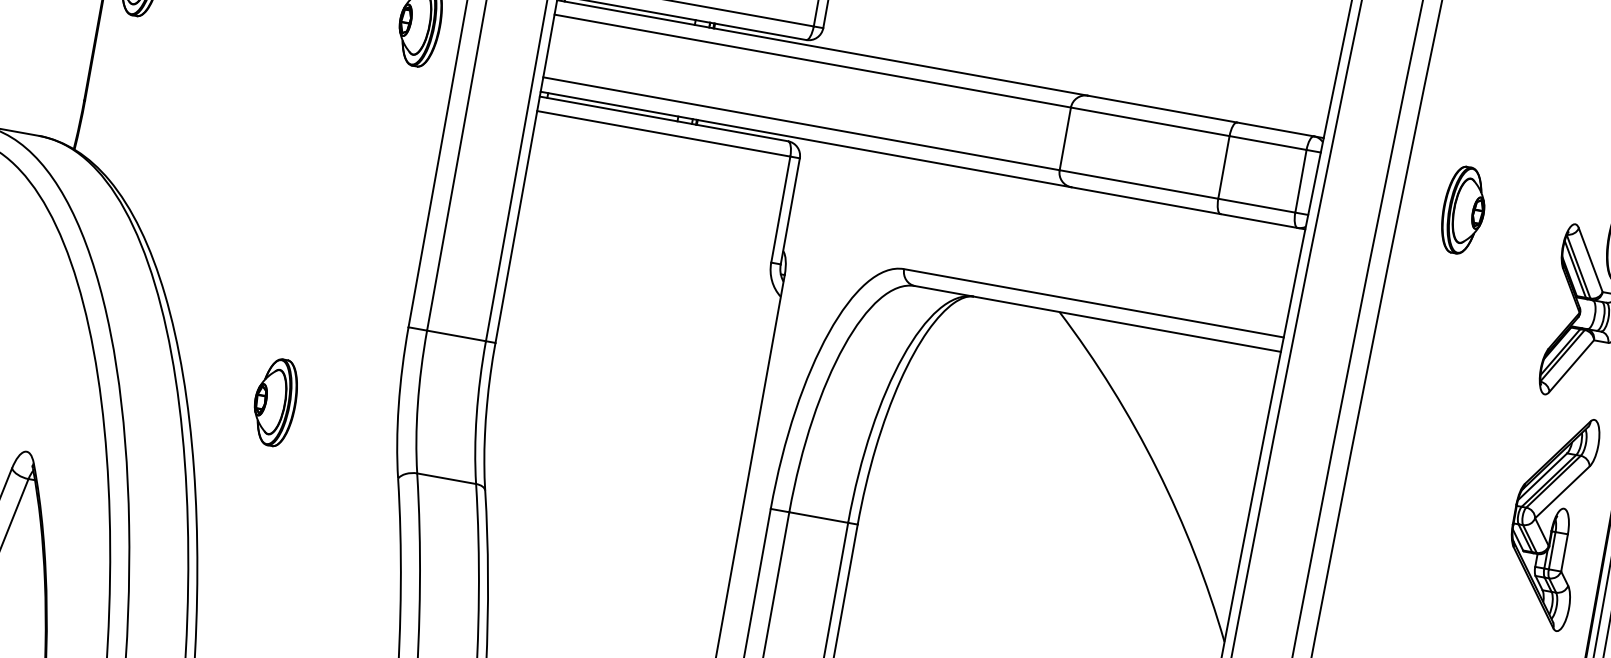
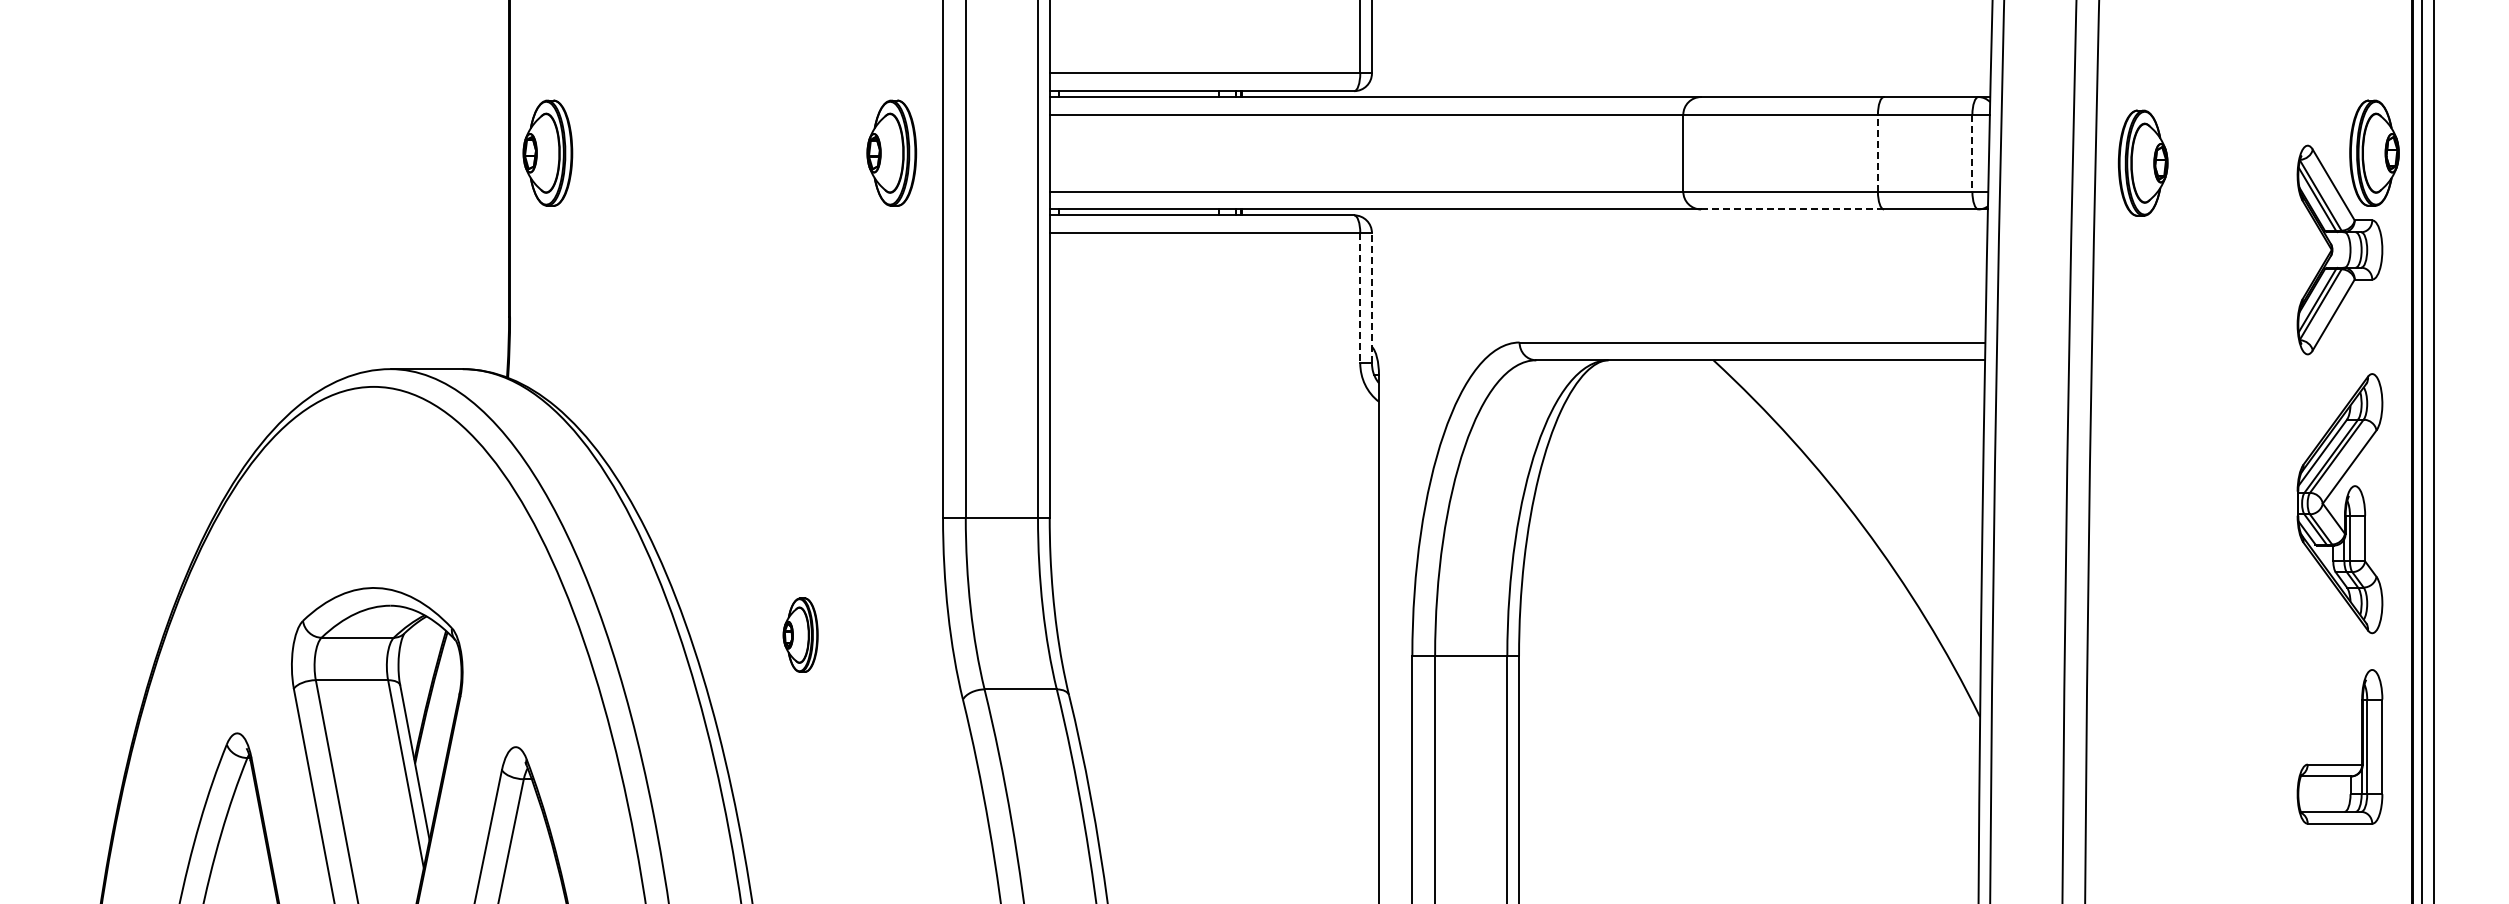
line: (1223, 166) -> (1877, 152), solid -> dashed
line: (1300, 181) -> (1972, 153), solid -> dashed
line: (1146, 200) -> (1792, 209), solid -> dashed
line: (780, 209) -> (1360, 298), solid -> dashed
part: (1463, 209) -> (2142, 162), moved
line: (790, 210) -> (1371, 297), solid -> dashed
part: (275, 401) -> (800, 634), size x0.7

